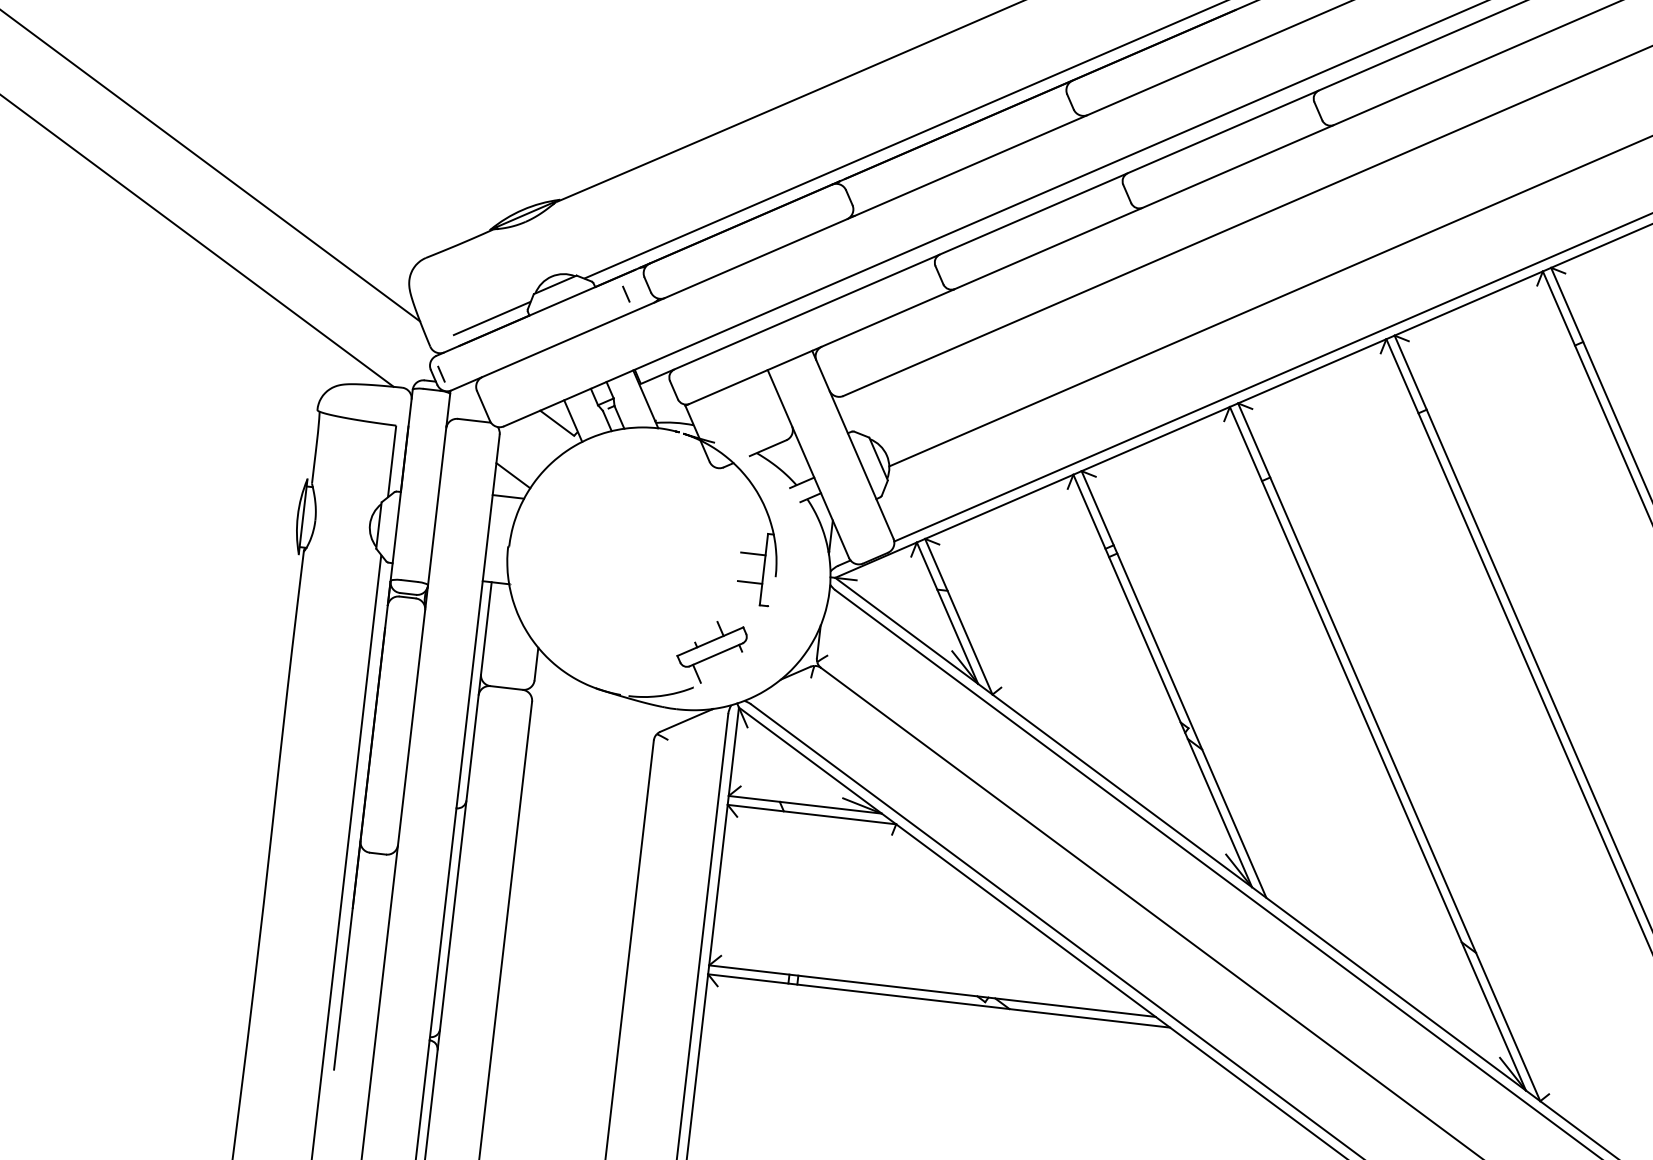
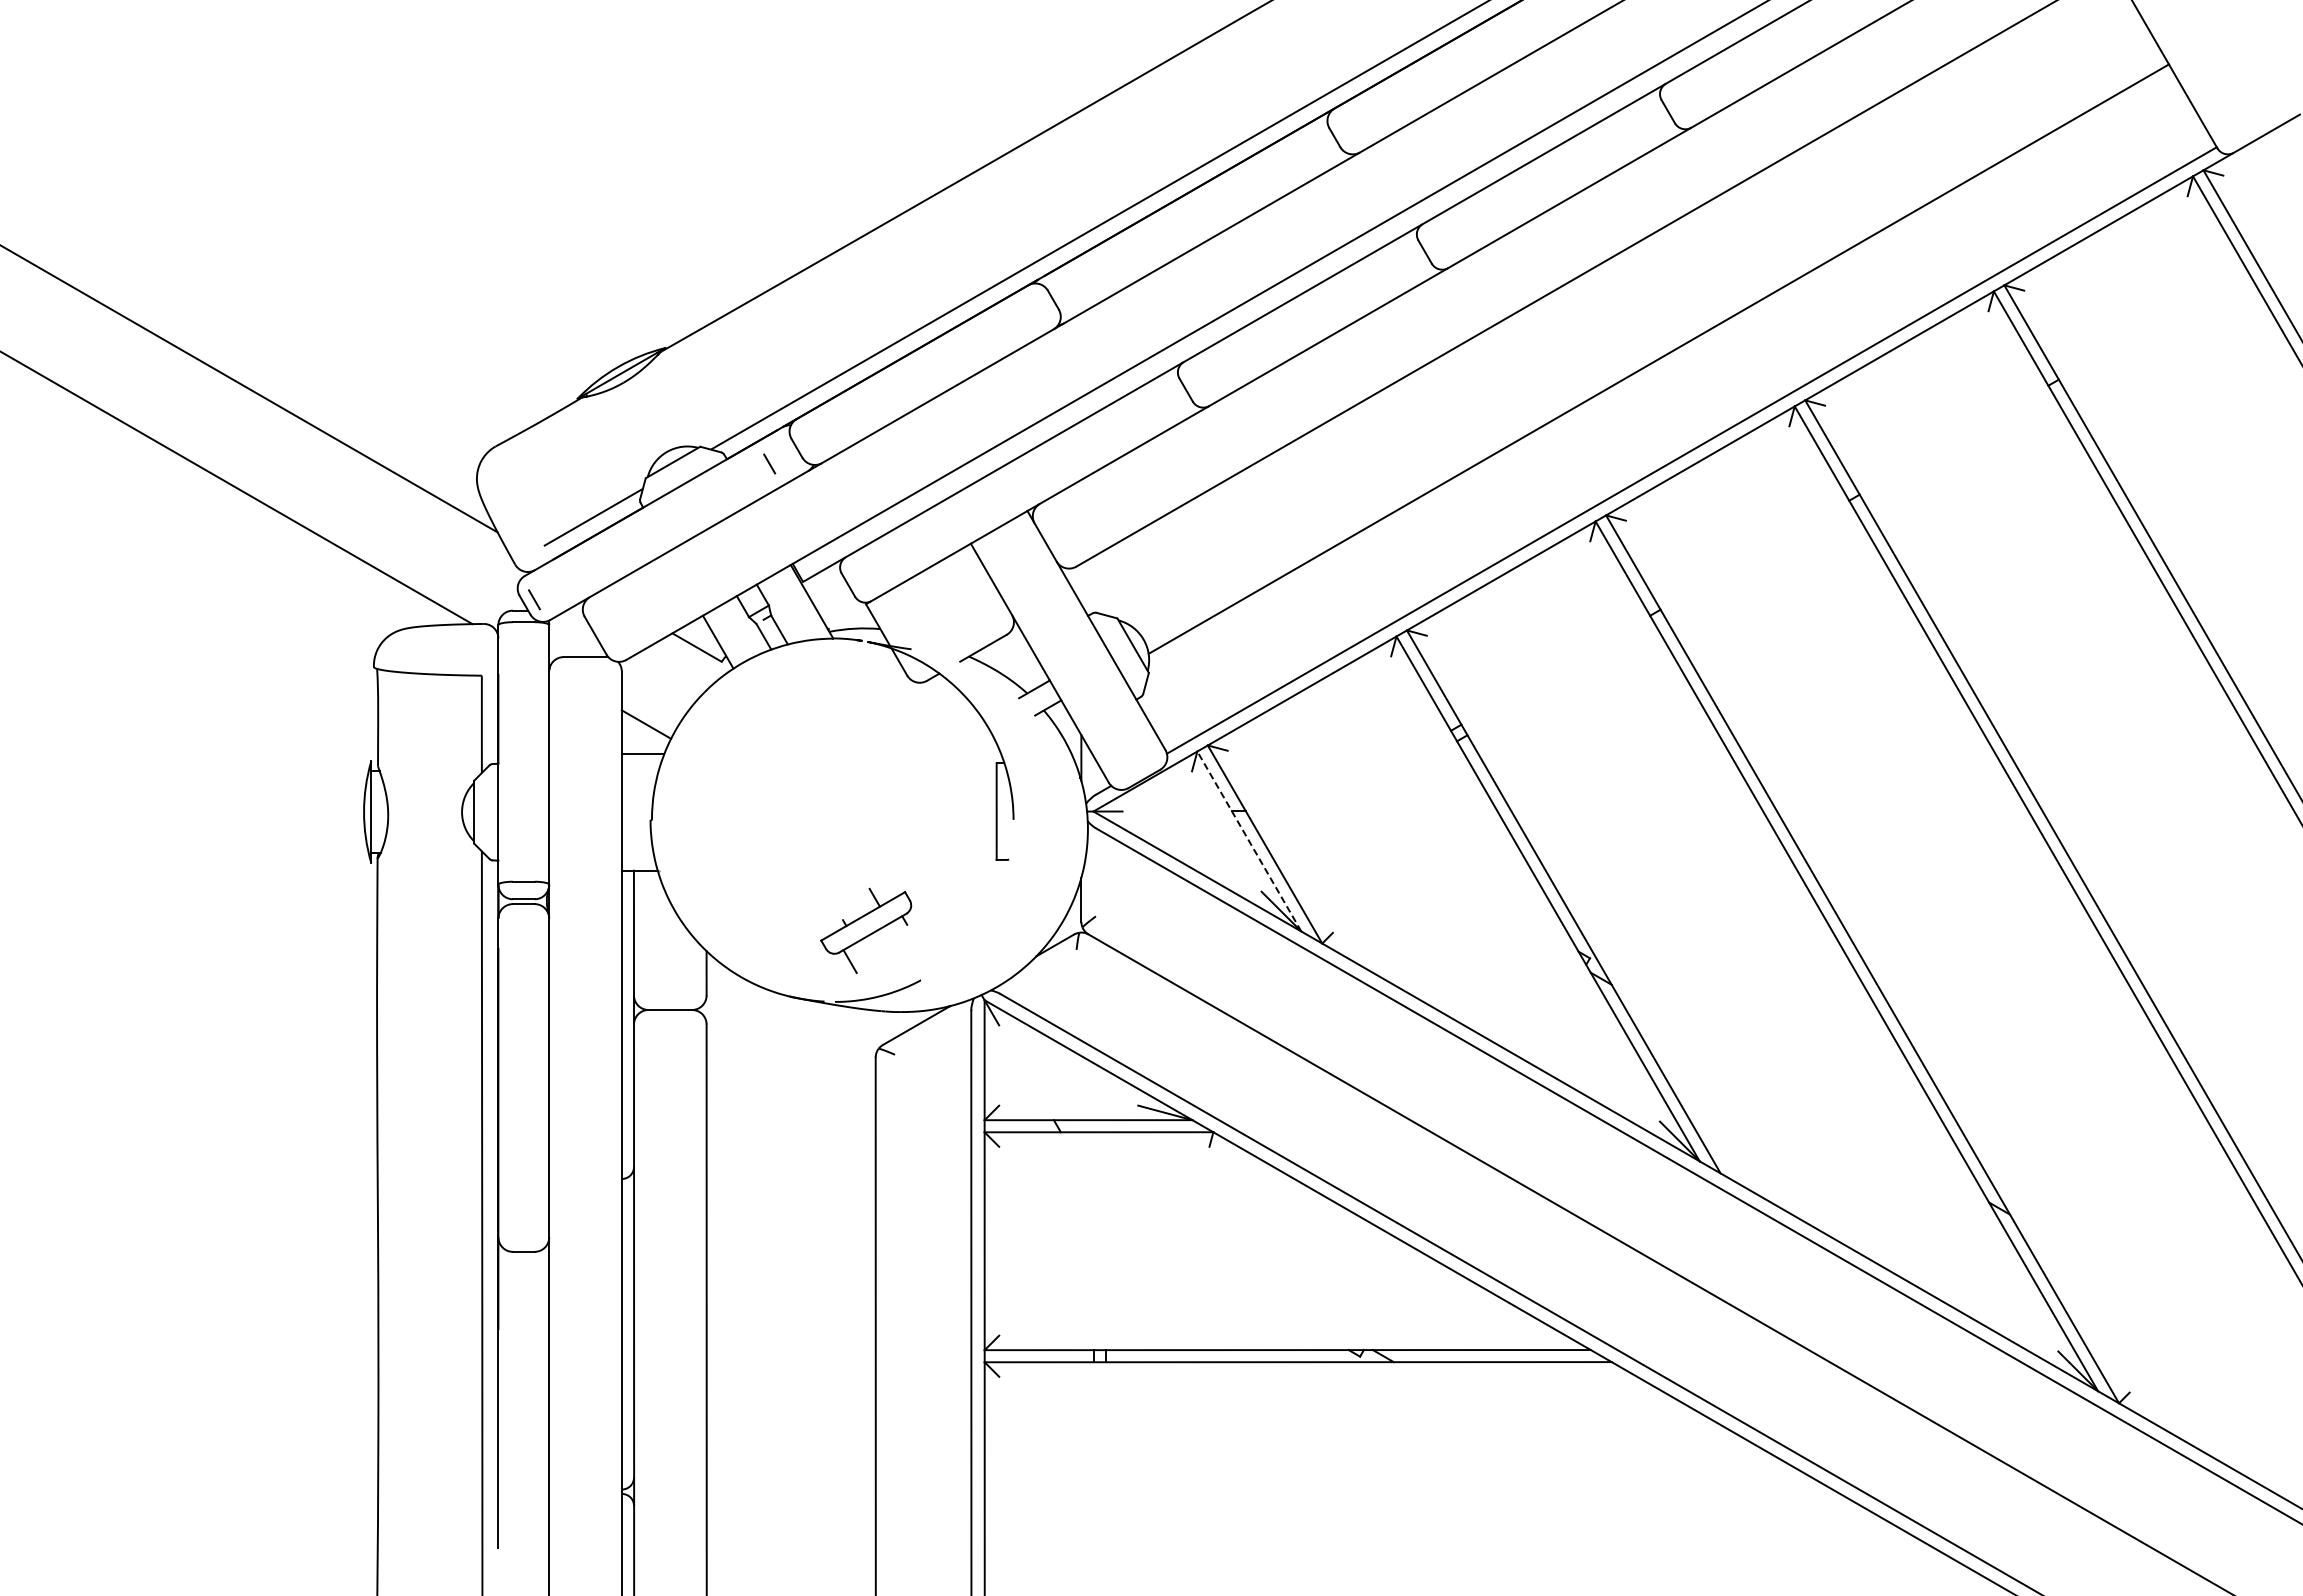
line: (752, 554) -> (979, 792), removed
line: (749, 582) -> (979, 830), removed
line: (947, 613) -> (1249, 841), solid -> dashed
part: (711, 652) -> (866, 930), moved

